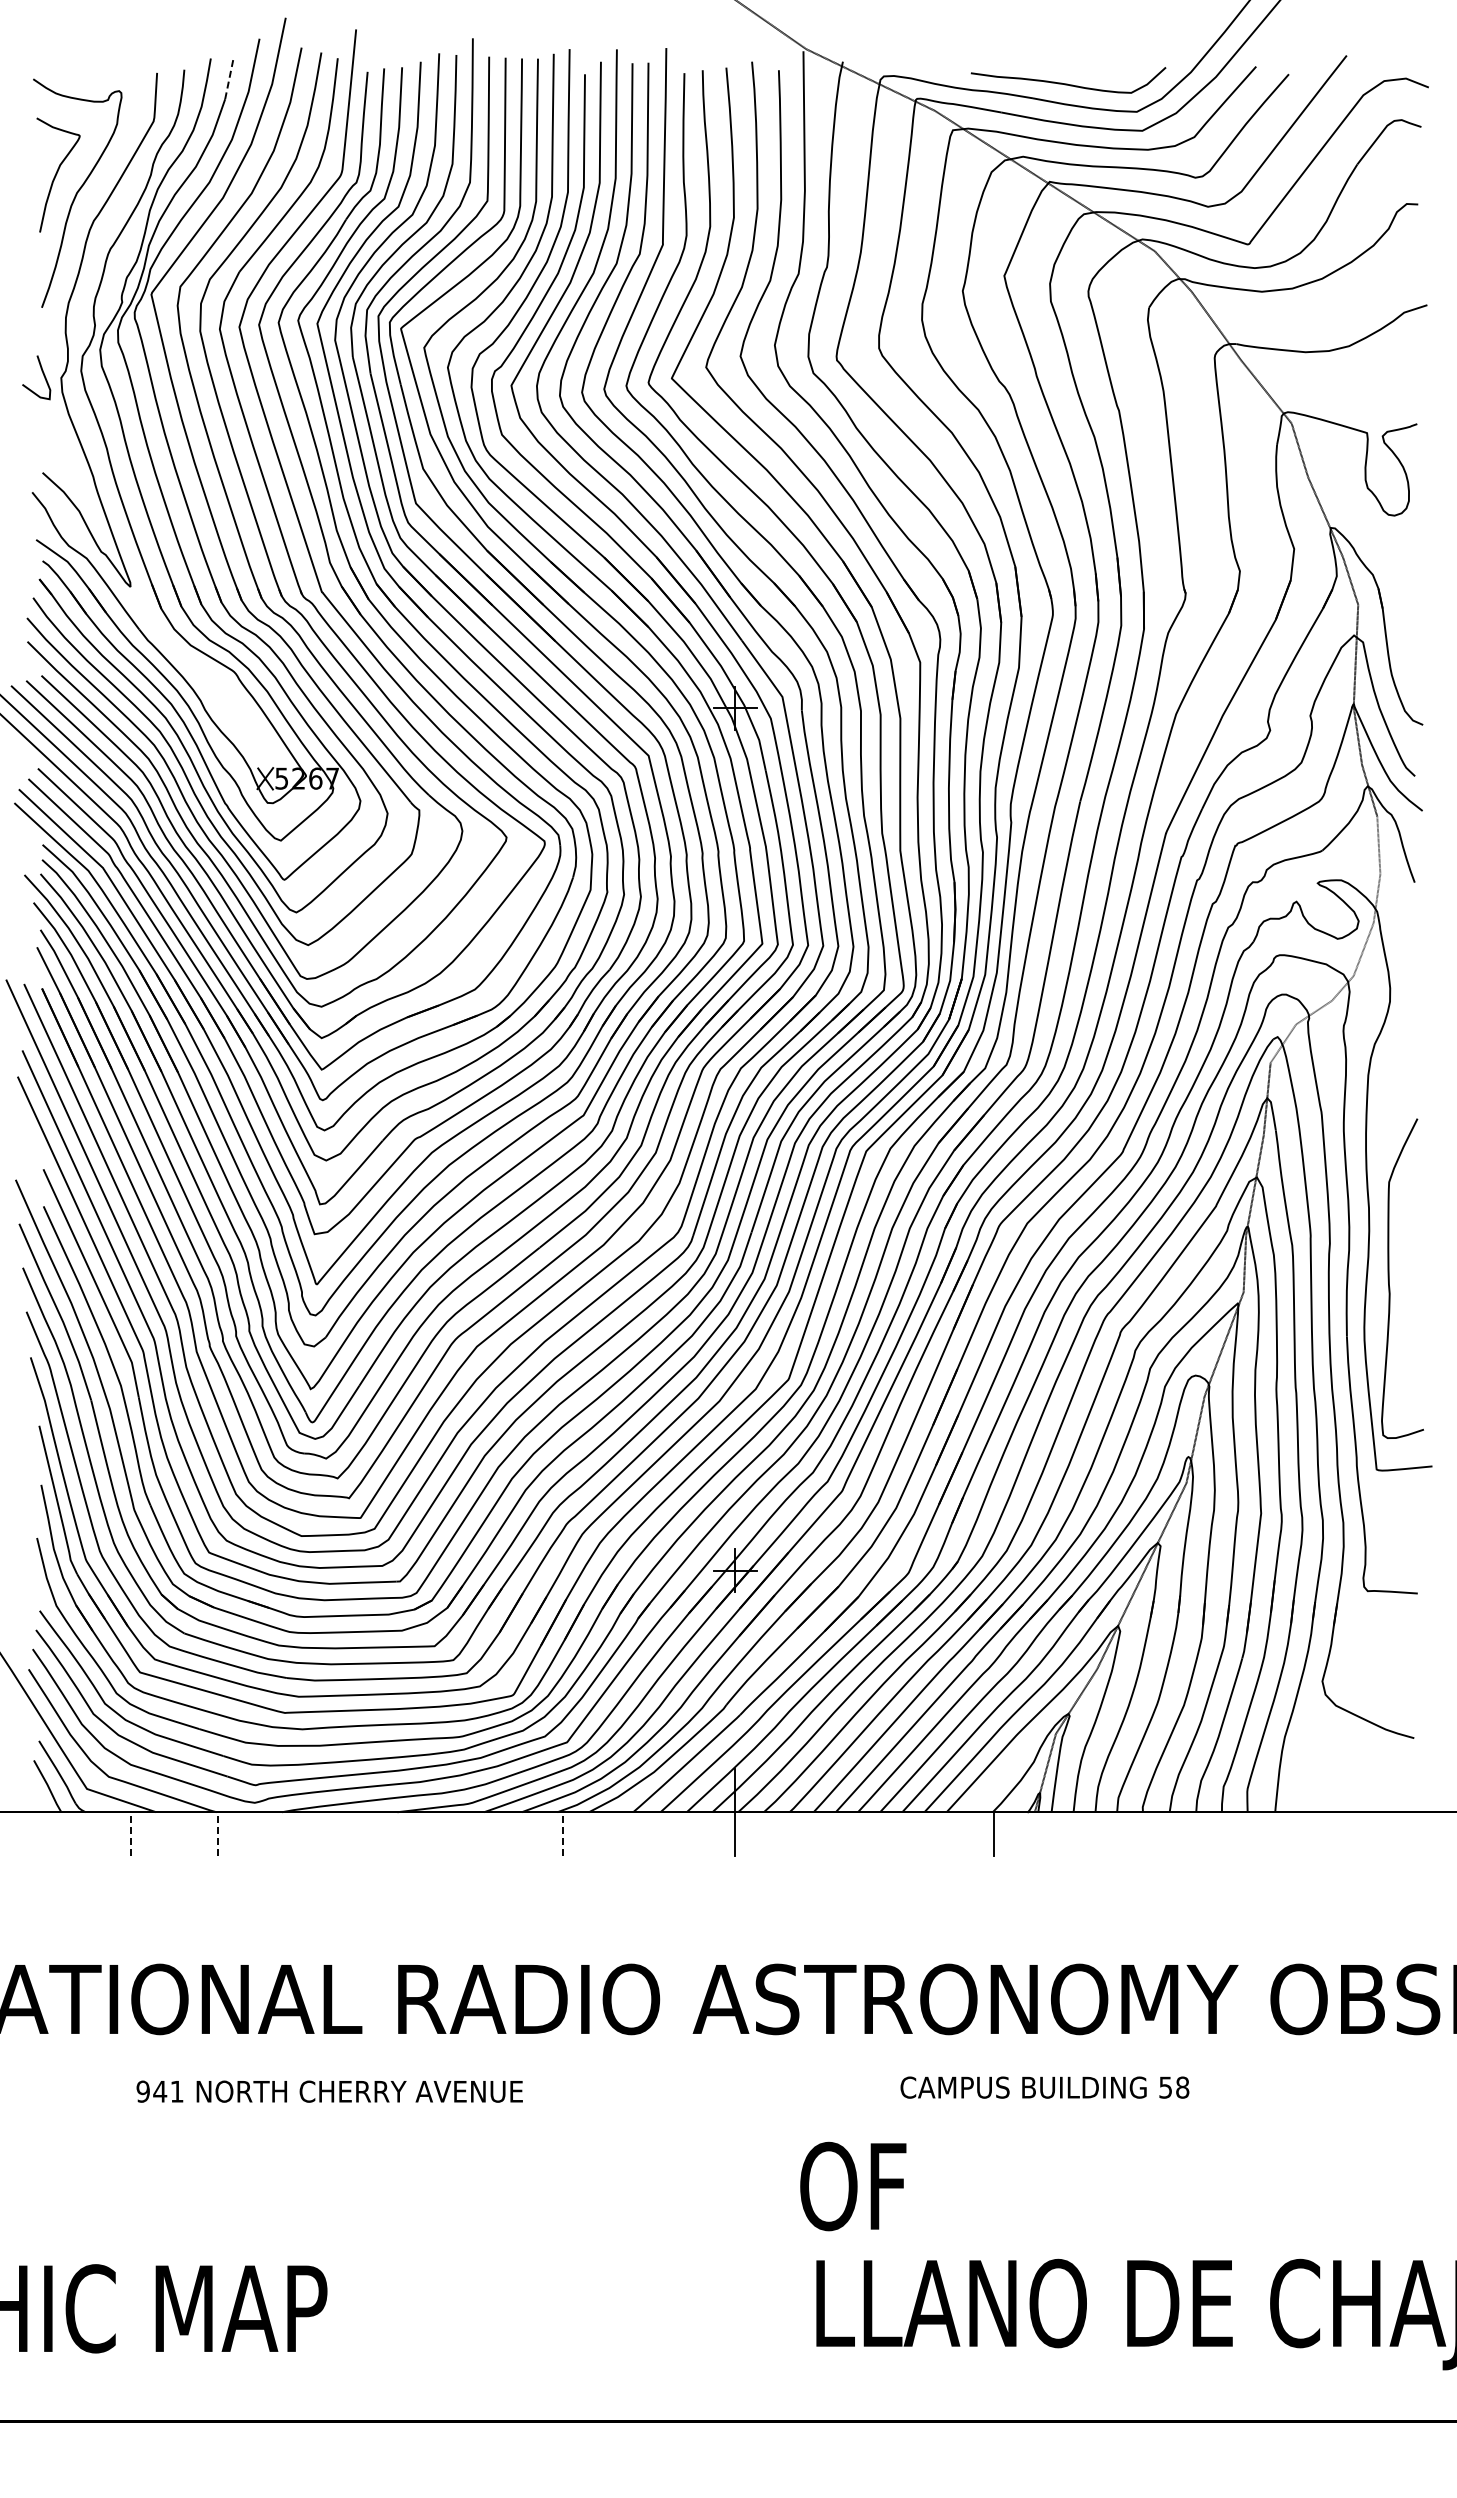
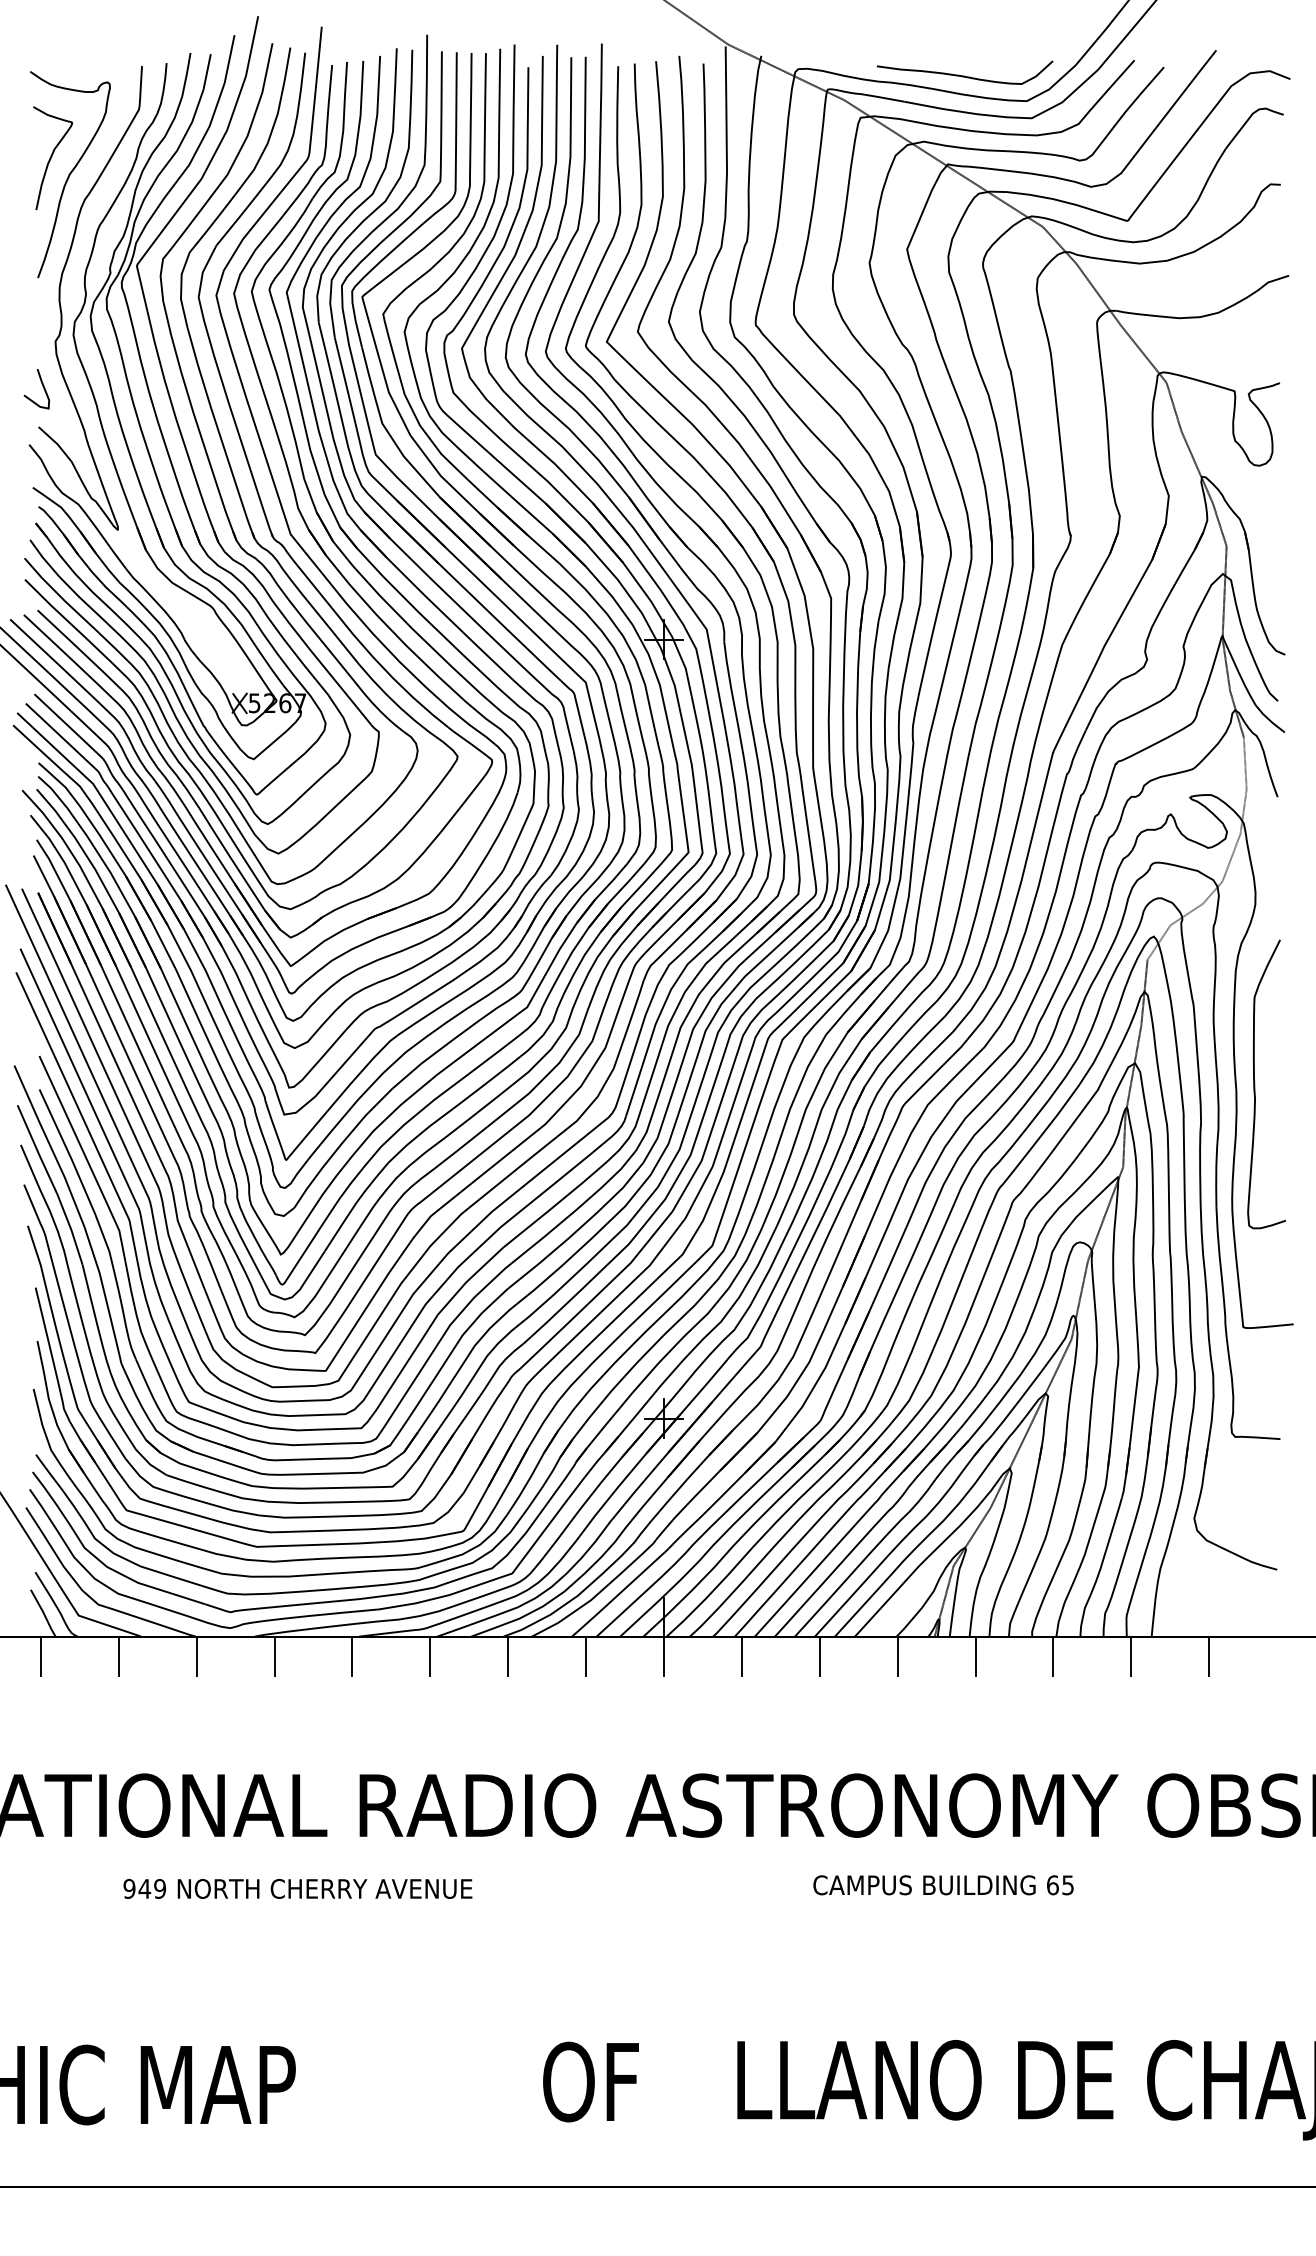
line: (229, 79) -> (207, 71), dashed -> solid
curve: (43, 376) -> (43, 387), moved
curve: (1389, 1278) -> (1254, 1084), moved
line: (45, 1833) -> (41, 1655), added
line: (131, 1833) -> (118, 1655), dashed -> solid
line: (217, 1833) -> (196, 1655), dashed -> solid
line: (303, 1833) -> (274, 1655), added
line: (390, 1833) -> (352, 1655), added
line: (476, 1833) -> (430, 1655), added
line: (562, 1833) -> (508, 1655), dashed -> solid
line: (648, 1833) -> (585, 1655), added
line: (821, 1833) -> (741, 1655), added
line: (907, 1833) -> (819, 1655), added
line: (1080, 1833) -> (975, 1655), added
line: (1166, 1833) -> (1053, 1655), added
line: (1252, 1833) -> (1131, 1655), added
line: (1338, 1833) -> (1208, 1655), added
text: (1174, 2087) -> (1060, 1885), 58 -> 65
text: (176, 2091) -> (159, 1888), 941 -> 949
text: (853, 2186) -> (591, 2082), moved

